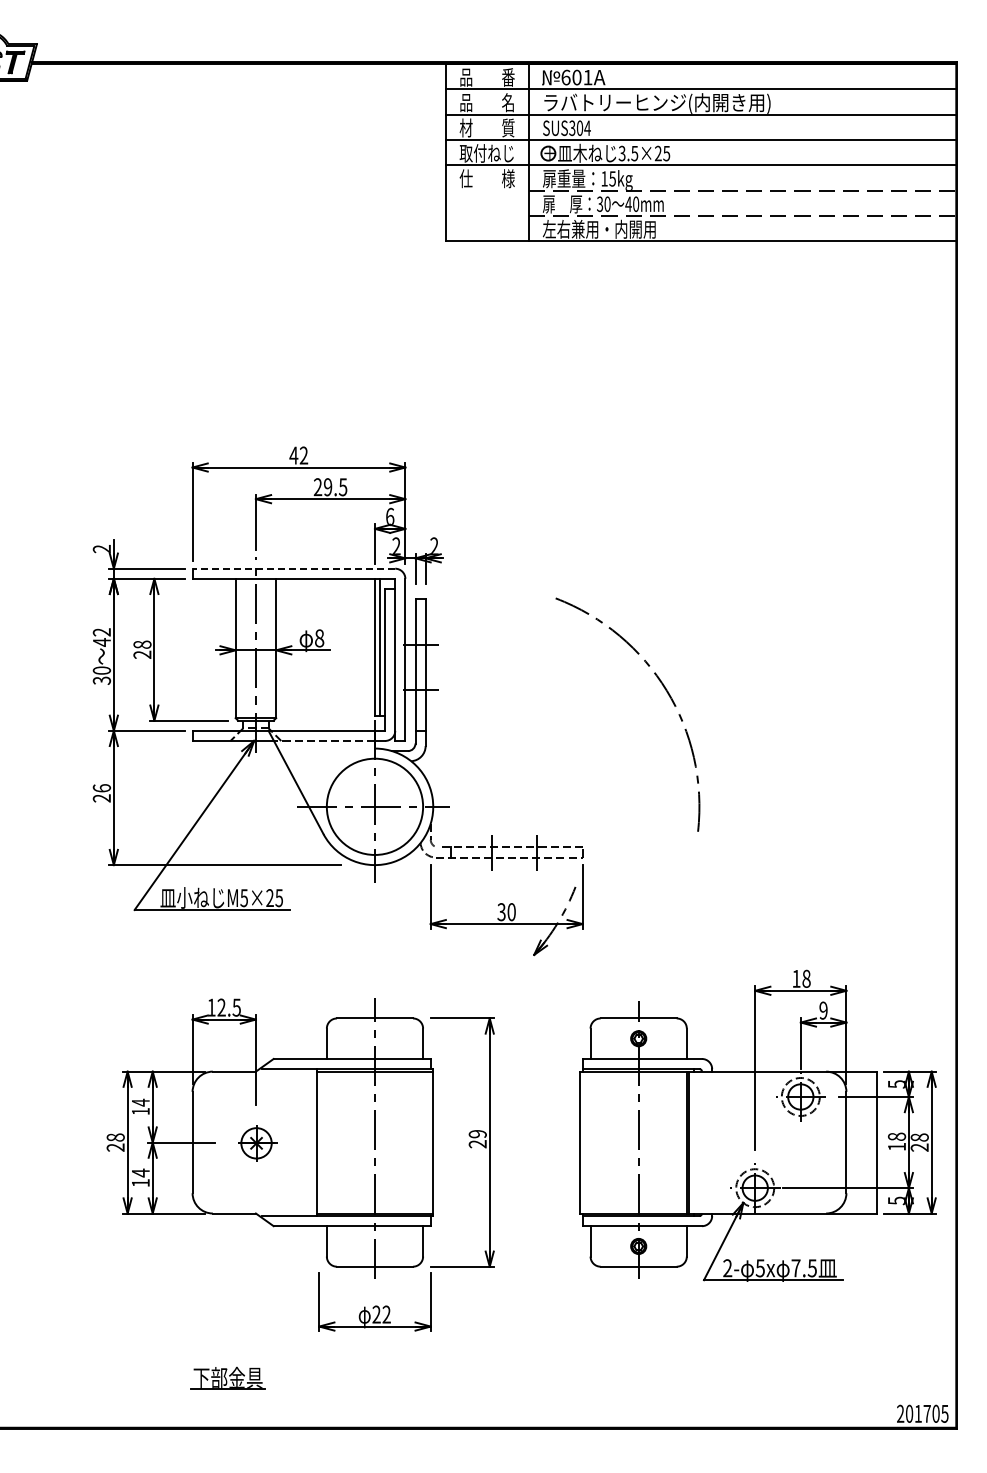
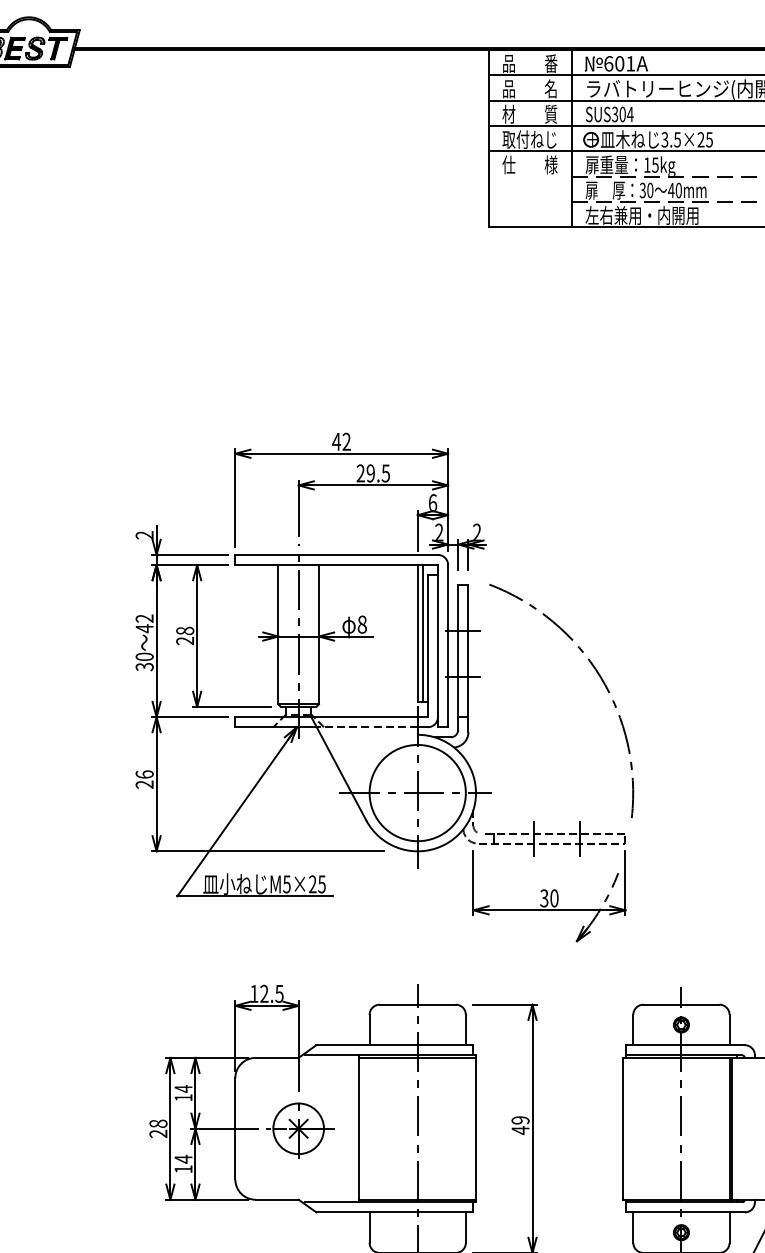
line: (293, 568) -> (336, 554), dashed -> solid
arc: (666, 692) -> (600, 678), moved
text: (477, 1143) -> (520, 1129), 29 -> 49
part: (257, 1144) -> (300, 1130), size x1.67

